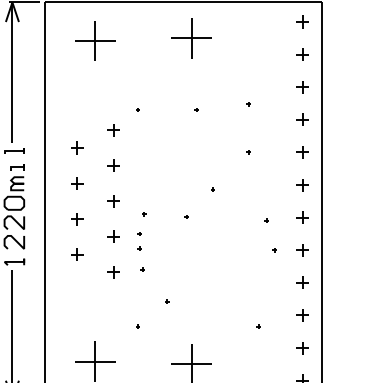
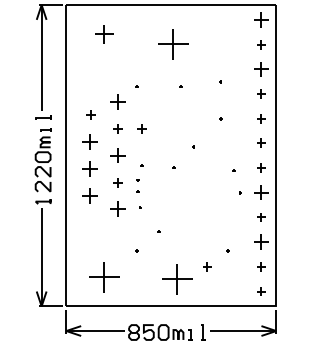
part: (302, 21) -> (261, 19), size x1.6
part: (191, 38) -> (173, 44), moved
part: (95, 41) -> (104, 34), size x0.6
part: (302, 86) -> (261, 68), size x1.6
part: (112, 129) -> (117, 101), size x1.6
part: (144, 165) -> (141, 128), added
part: (76, 182) -> (90, 141), size x1.6
part: (112, 201) -> (117, 155), size x1.6
part: (76, 218) -> (90, 168), size x1.6
part: (302, 249) -> (261, 192), size x1.6
part: (76, 253) -> (90, 195), size x1.6
part: (112, 272) -> (117, 209), size x1.6
part: (302, 314) -> (261, 241), size x1.6
part: (231, 347) -> (207, 266), added

